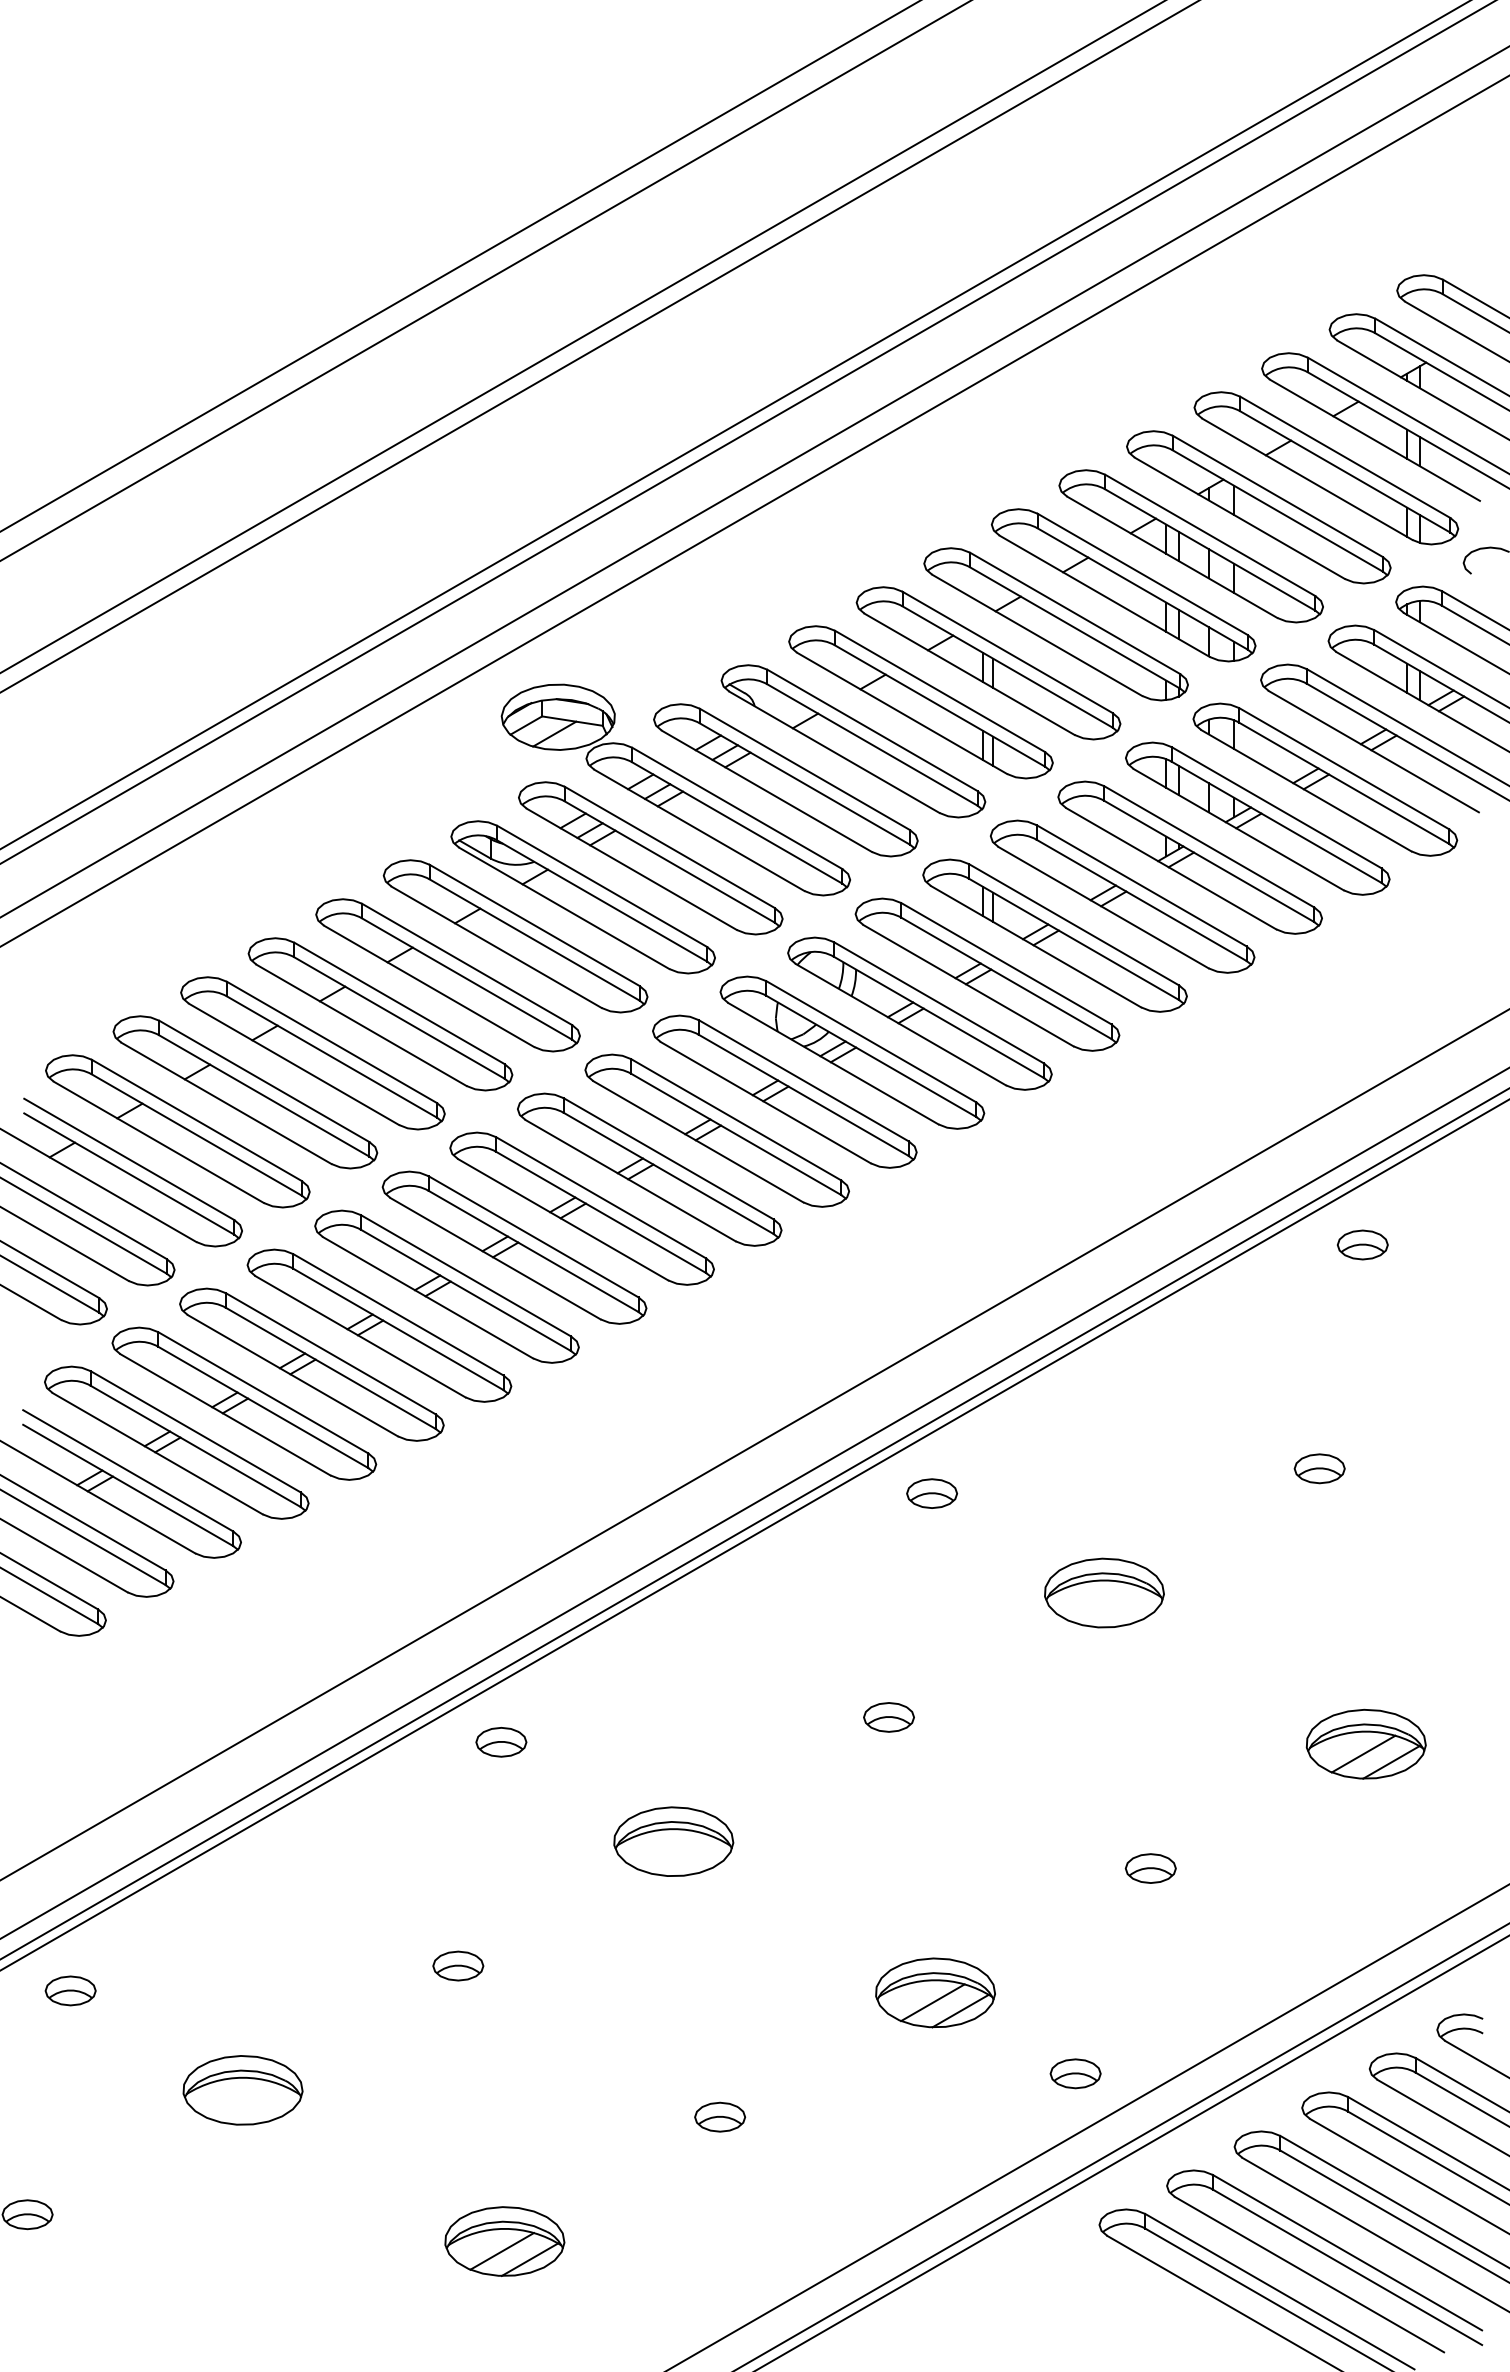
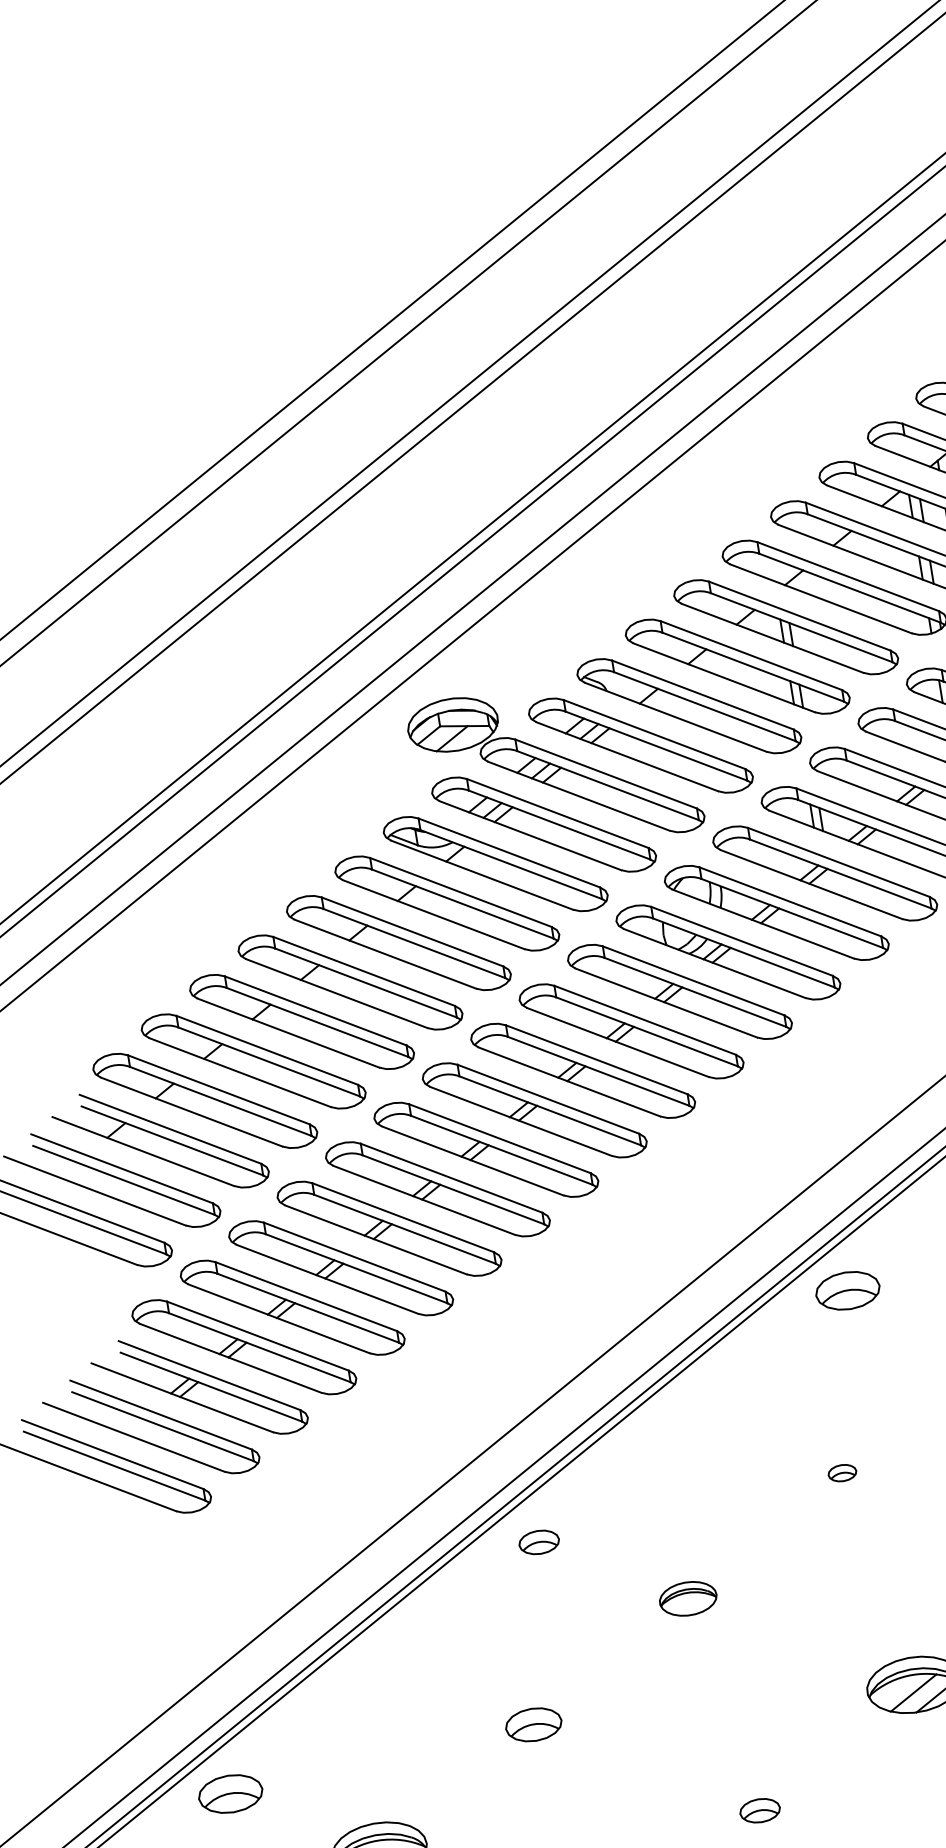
part: (931, 1493) -> (847, 1290), size x1.6
part: (888, 1717) -> (842, 1473), size x0.7
part: (673, 1841) -> (687, 1598), size x0.6
part: (458, 1965) -> (533, 1724), size x1.4
part: (70, 1990) -> (230, 1793), size x1.6

